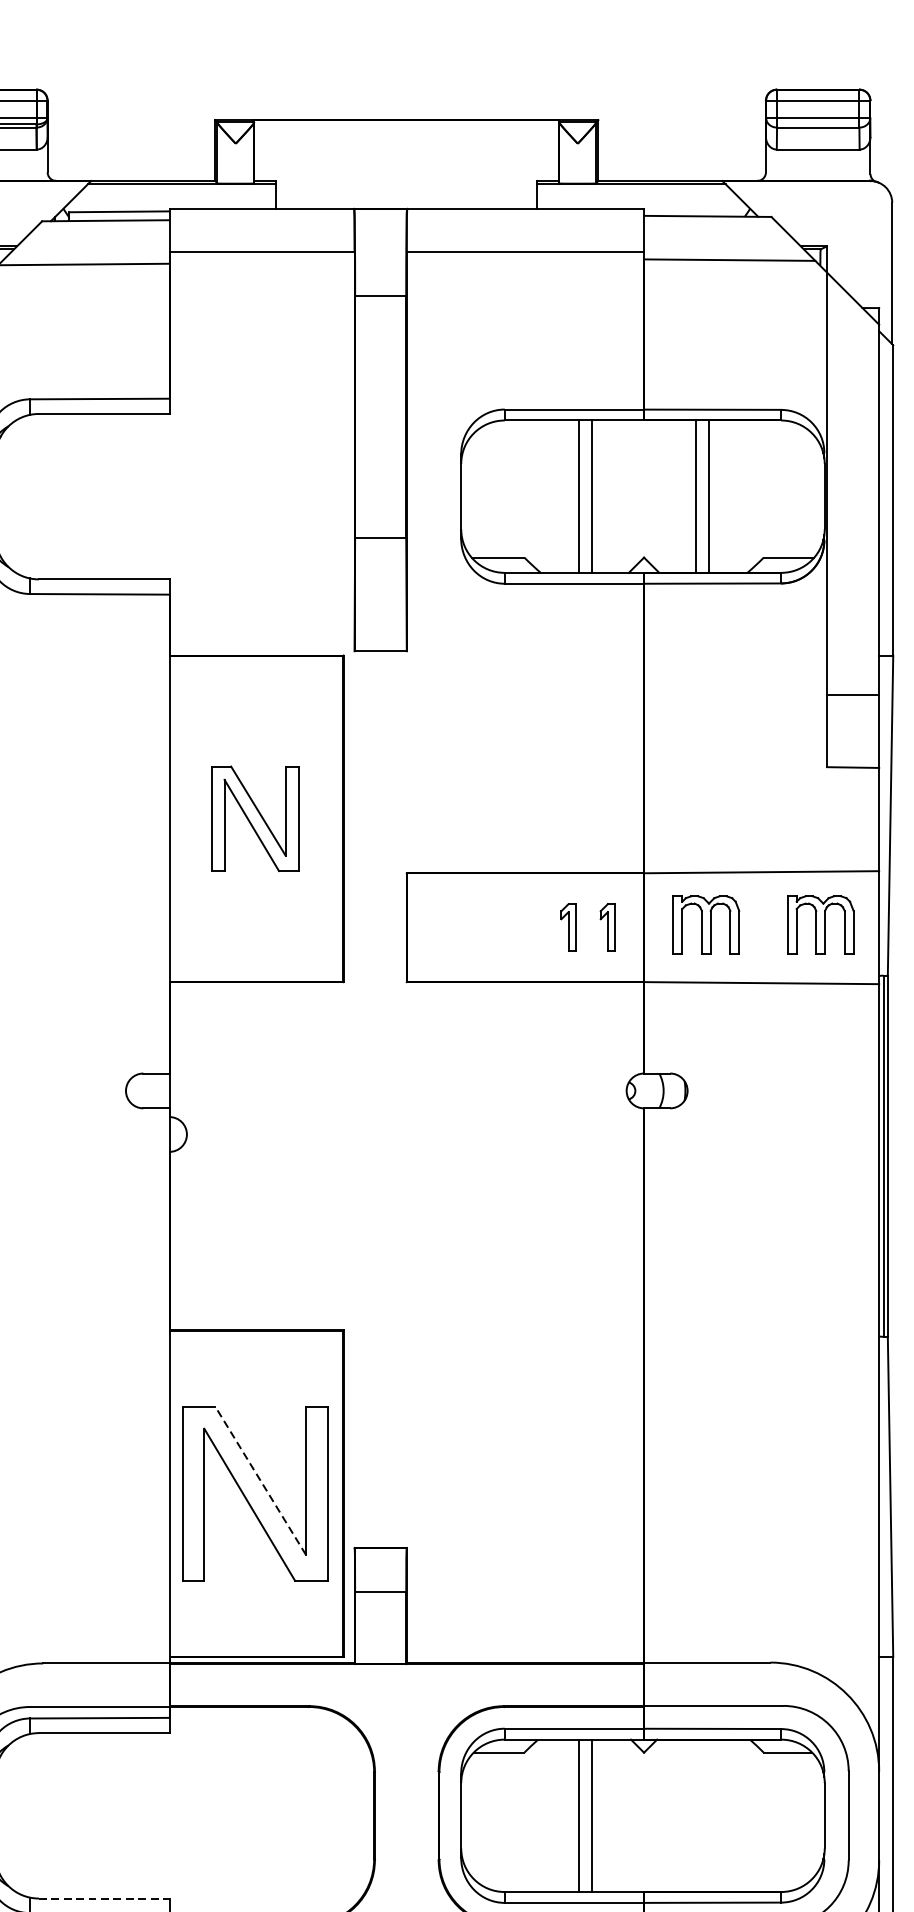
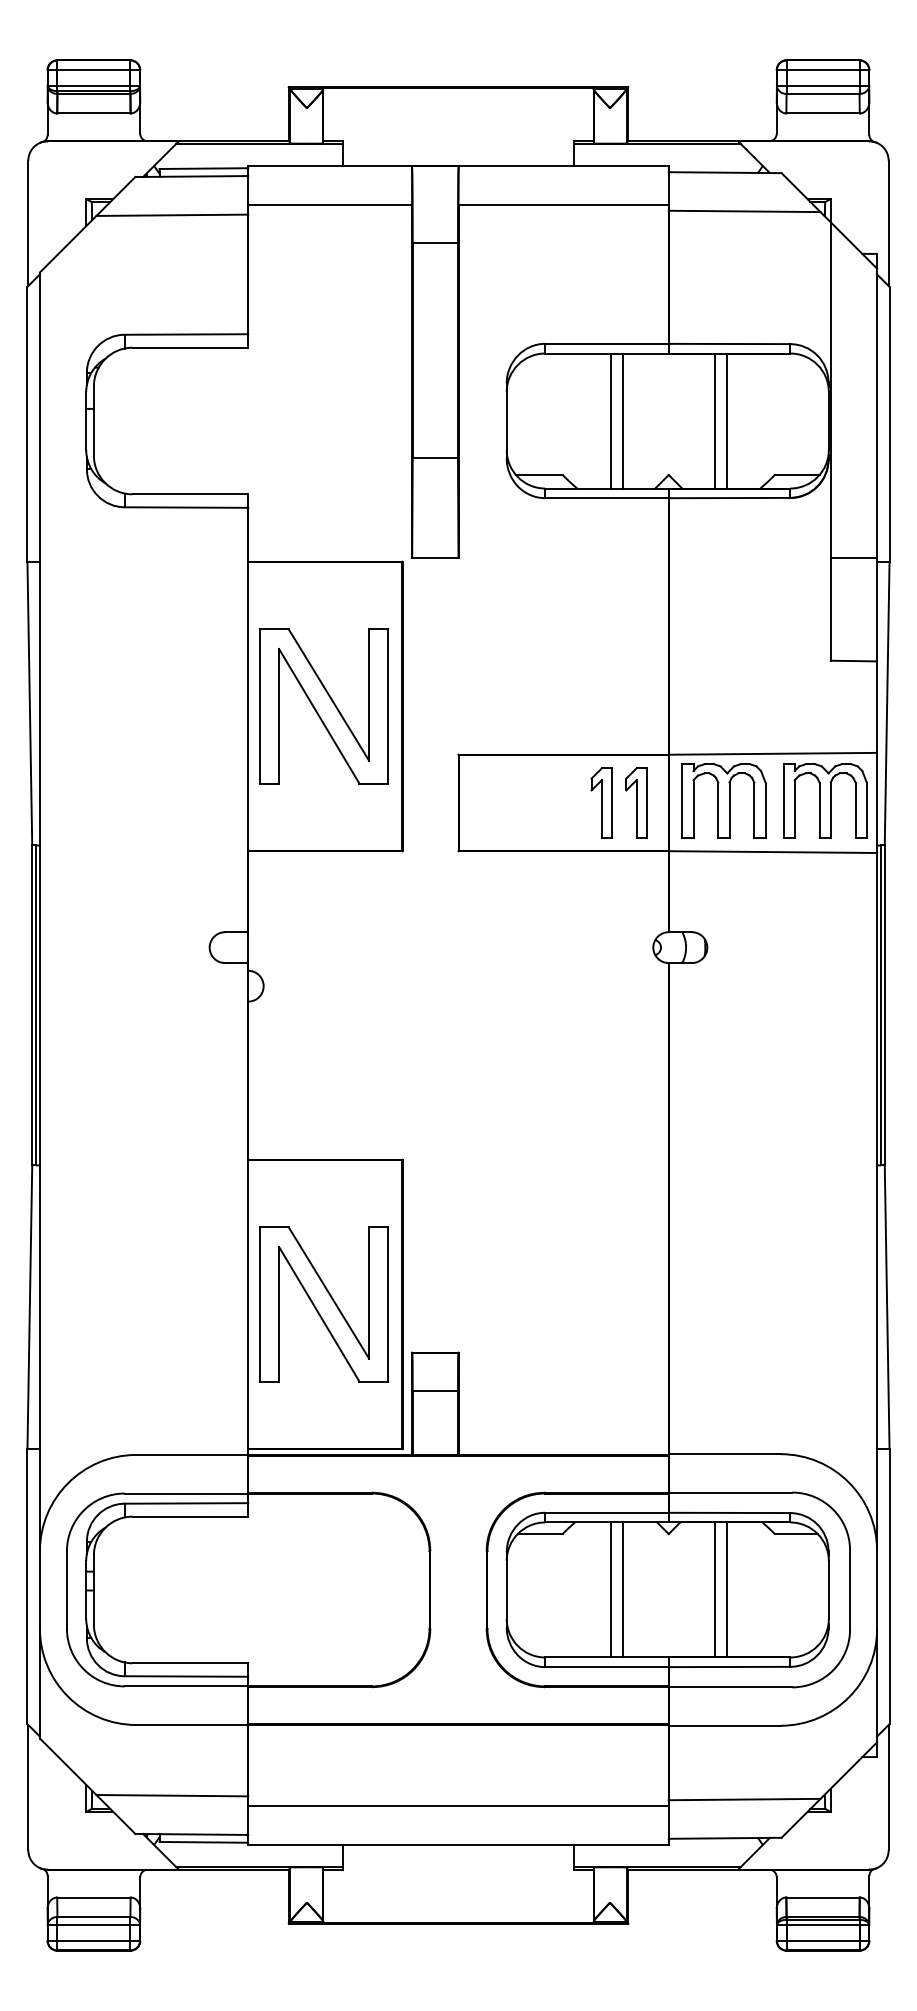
line: (852, 695) -> (853, 558), moved
part: (254, 818) -> (323, 706), size x1.67
part: (705, 924) -> (723, 800), size x1.43
part: (820, 924) -> (825, 800), size x1.43
part: (568, 927) -> (601, 802), size x1.67
part: (607, 927) -> (636, 802), size x1.67
line: (260, 1480) -> (328, 1292), dashed -> solid
line: (695, 1815) -> (714, 1589), added
line: (709, 1815) -> (726, 1589), added
line: (104, 1898) -> (190, 1663), dashed -> solid

